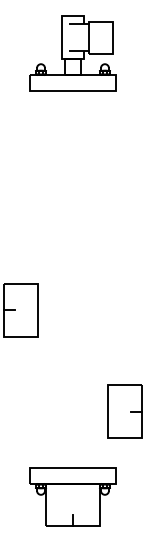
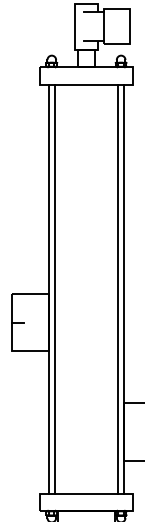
line: (38, 279) -> (49, 289), added
line: (43, 279) -> (54, 289), added
line: (102, 279) -> (118, 289), added
line: (107, 279) -> (123, 289), added

